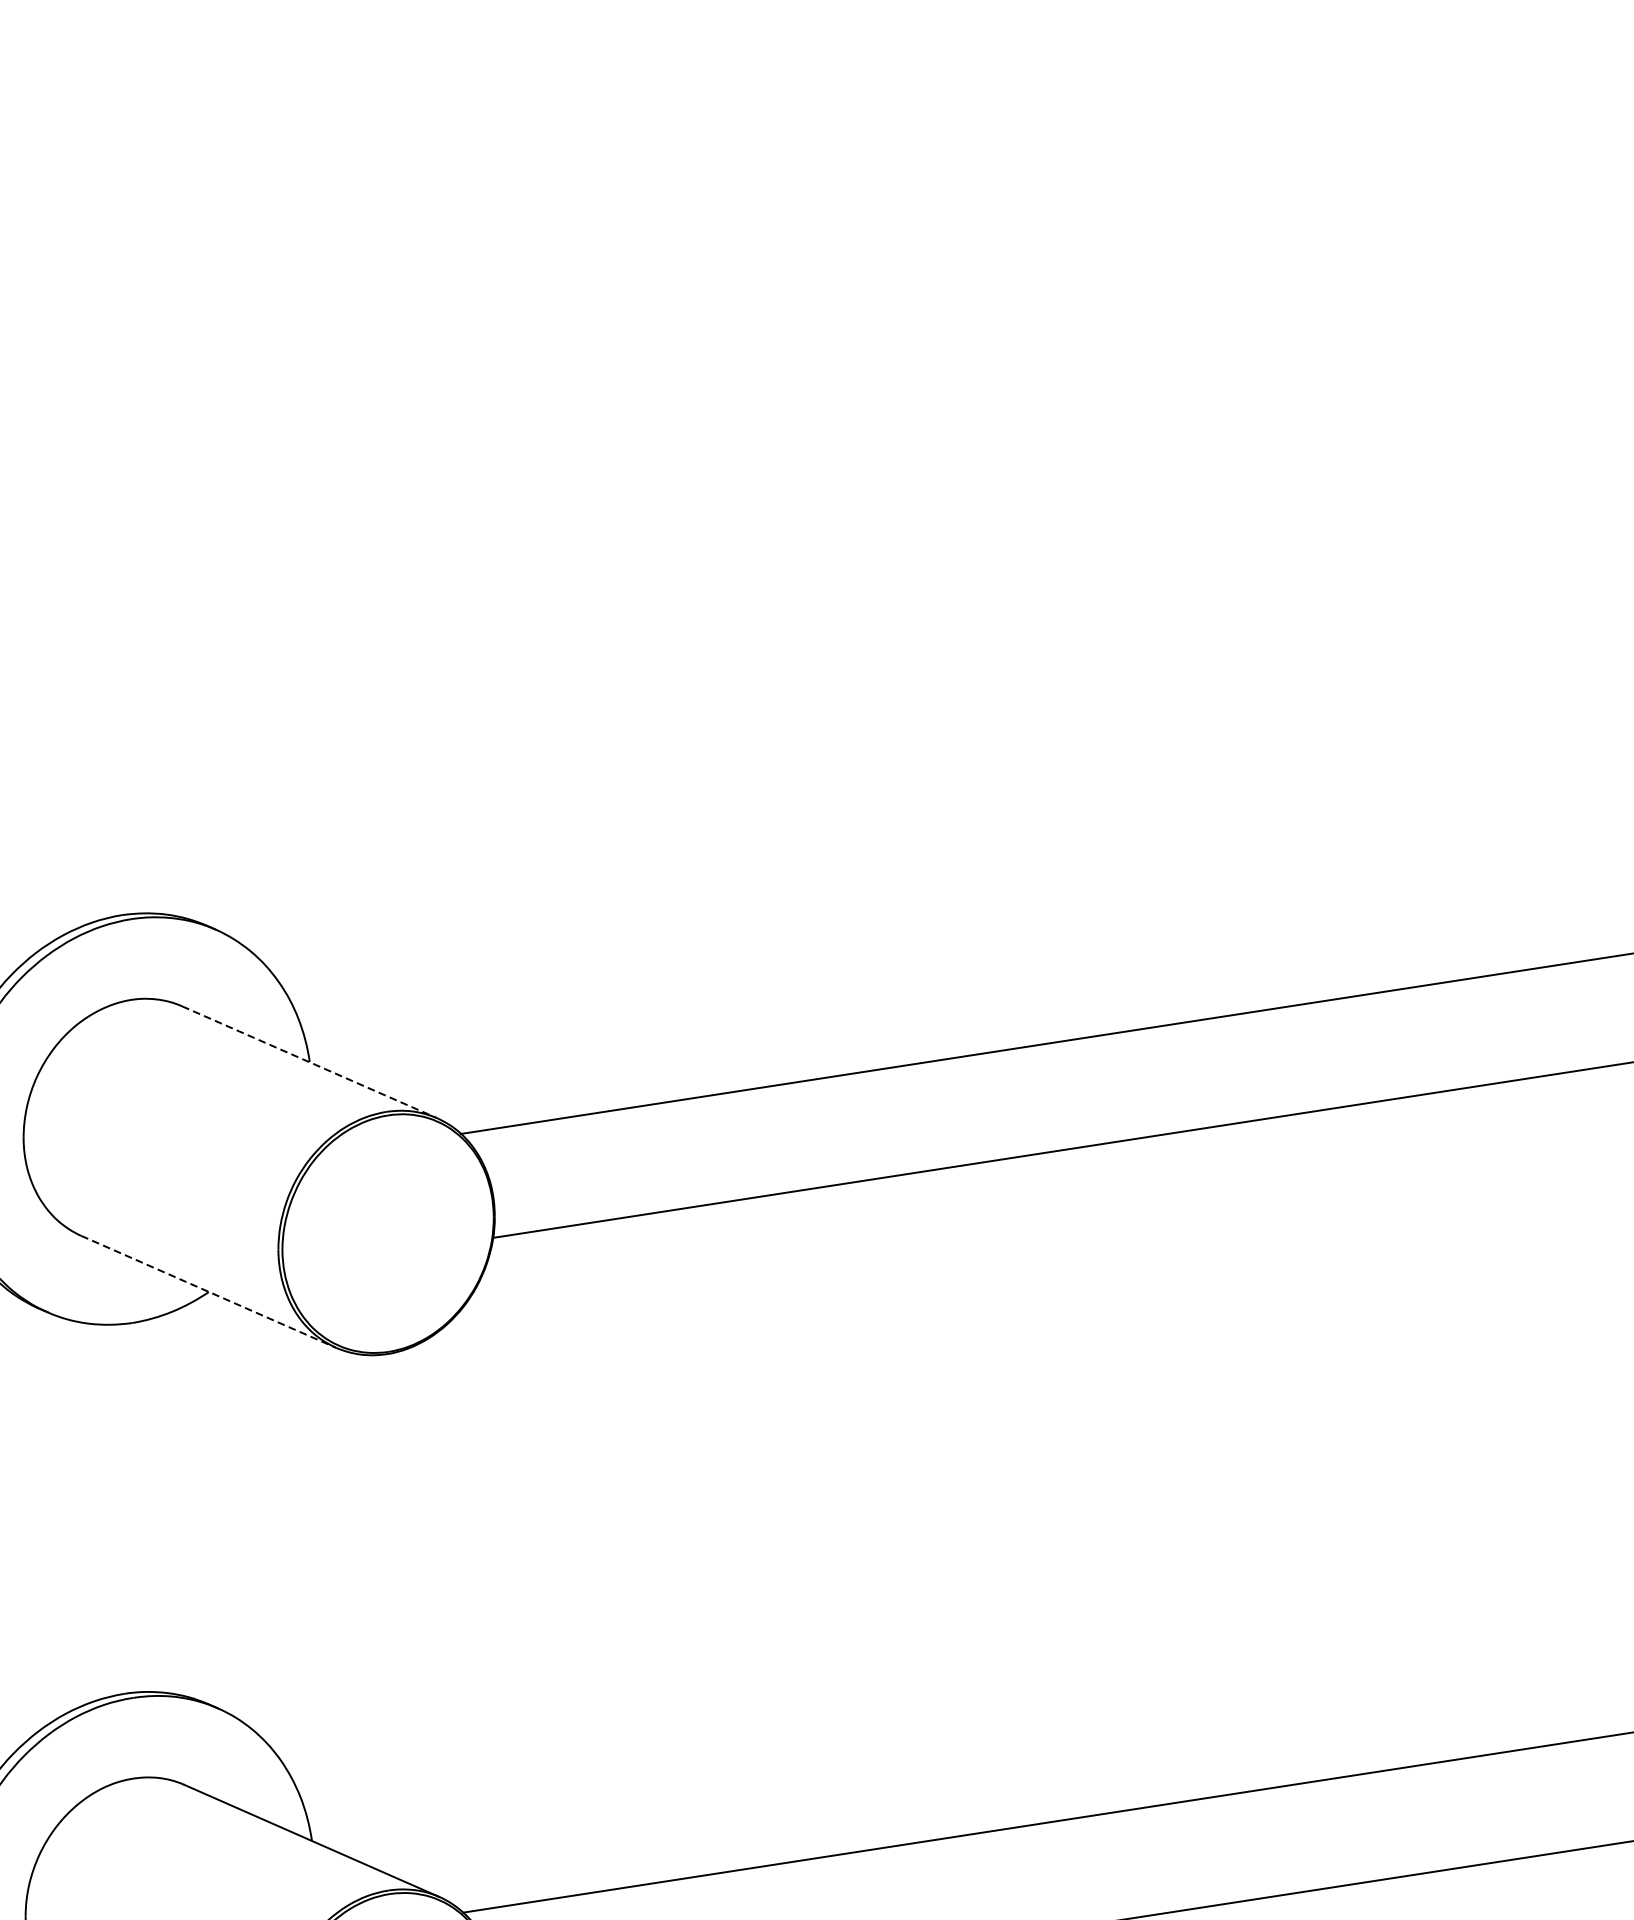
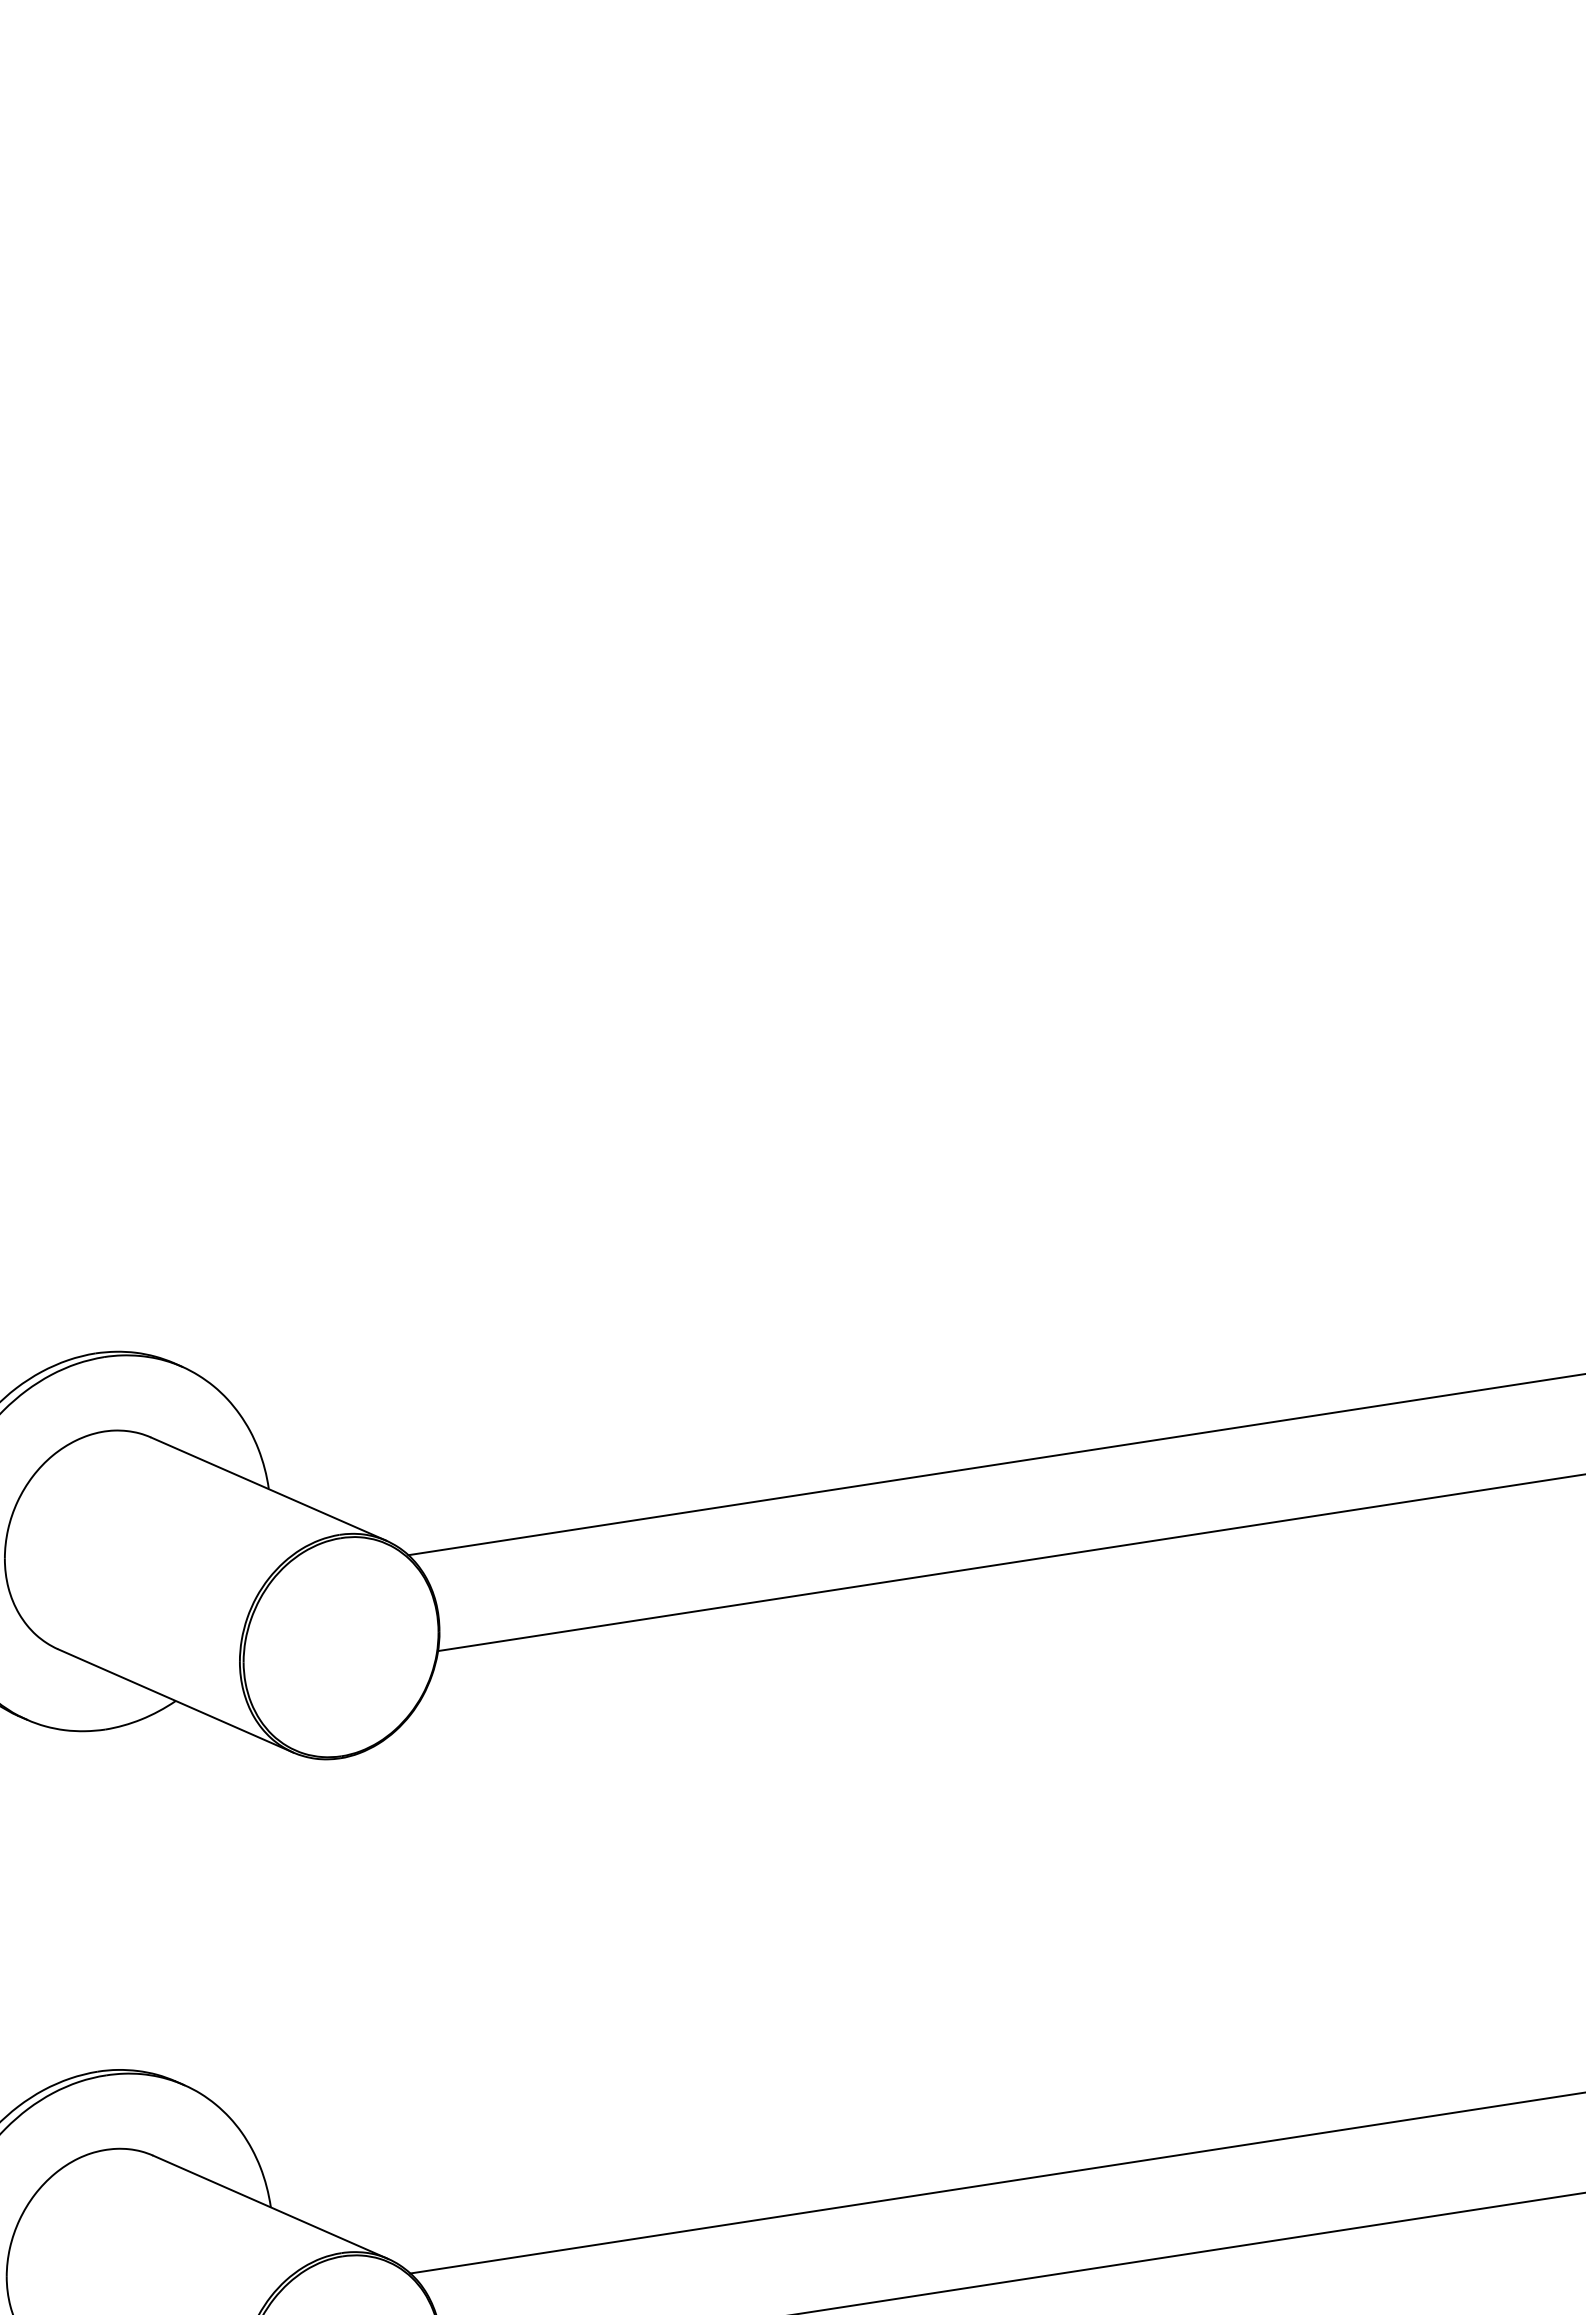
line: (310, 1062) -> (269, 1489), dashed -> solid
line: (209, 1292) -> (176, 1701), dashed -> solid

